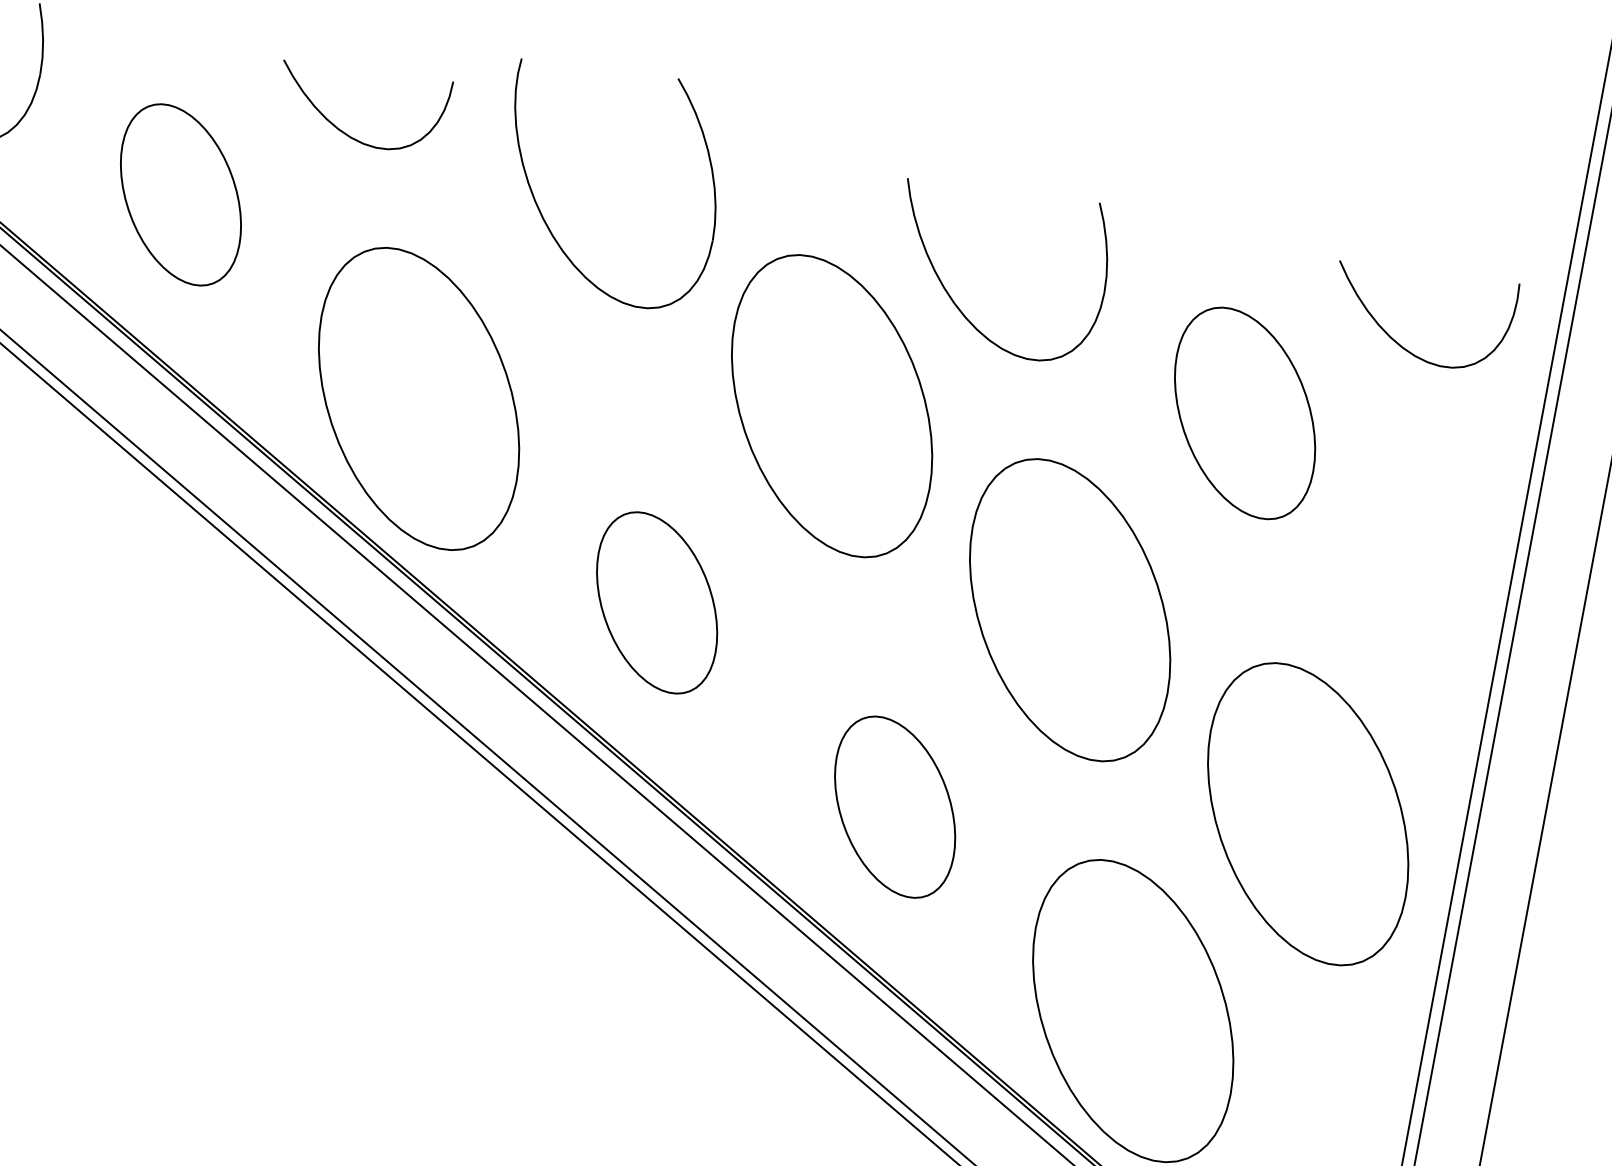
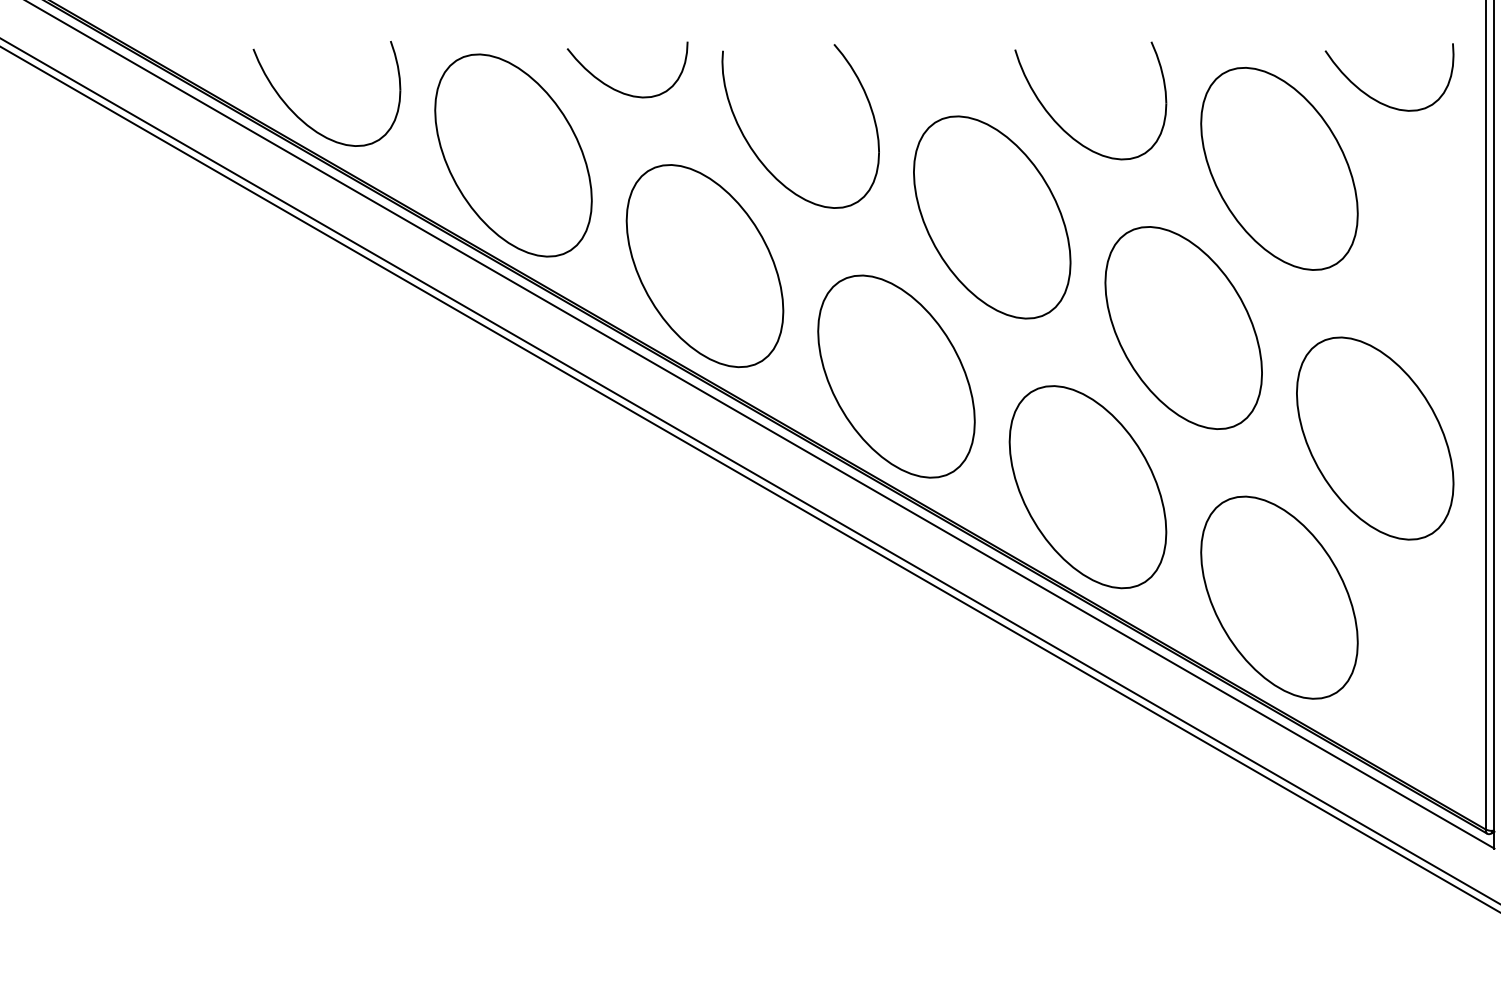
part: (180, 194) -> (513, 155), size x1.67
part: (543, 215) -> (758, 156), moved
part: (1245, 412) -> (1279, 168), size x1.43
part: (657, 602) -> (896, 376), size x1.67
part: (894, 807) -> (1087, 487), size x1.67

